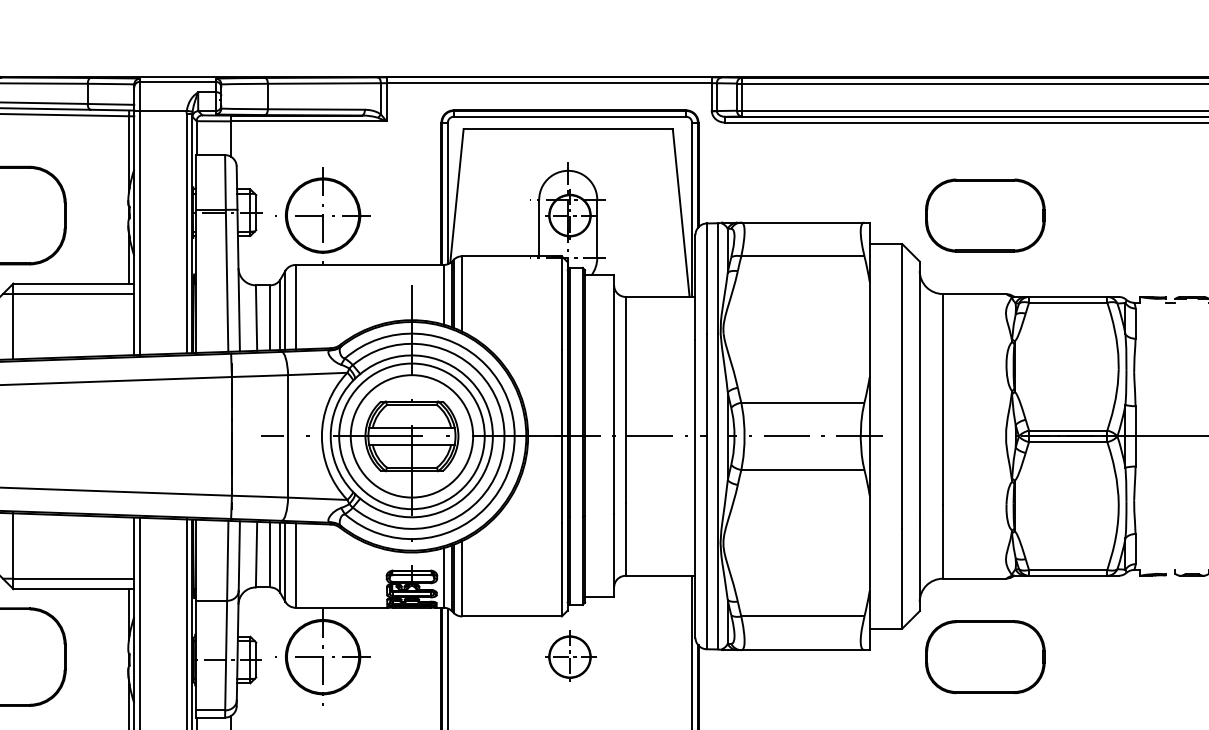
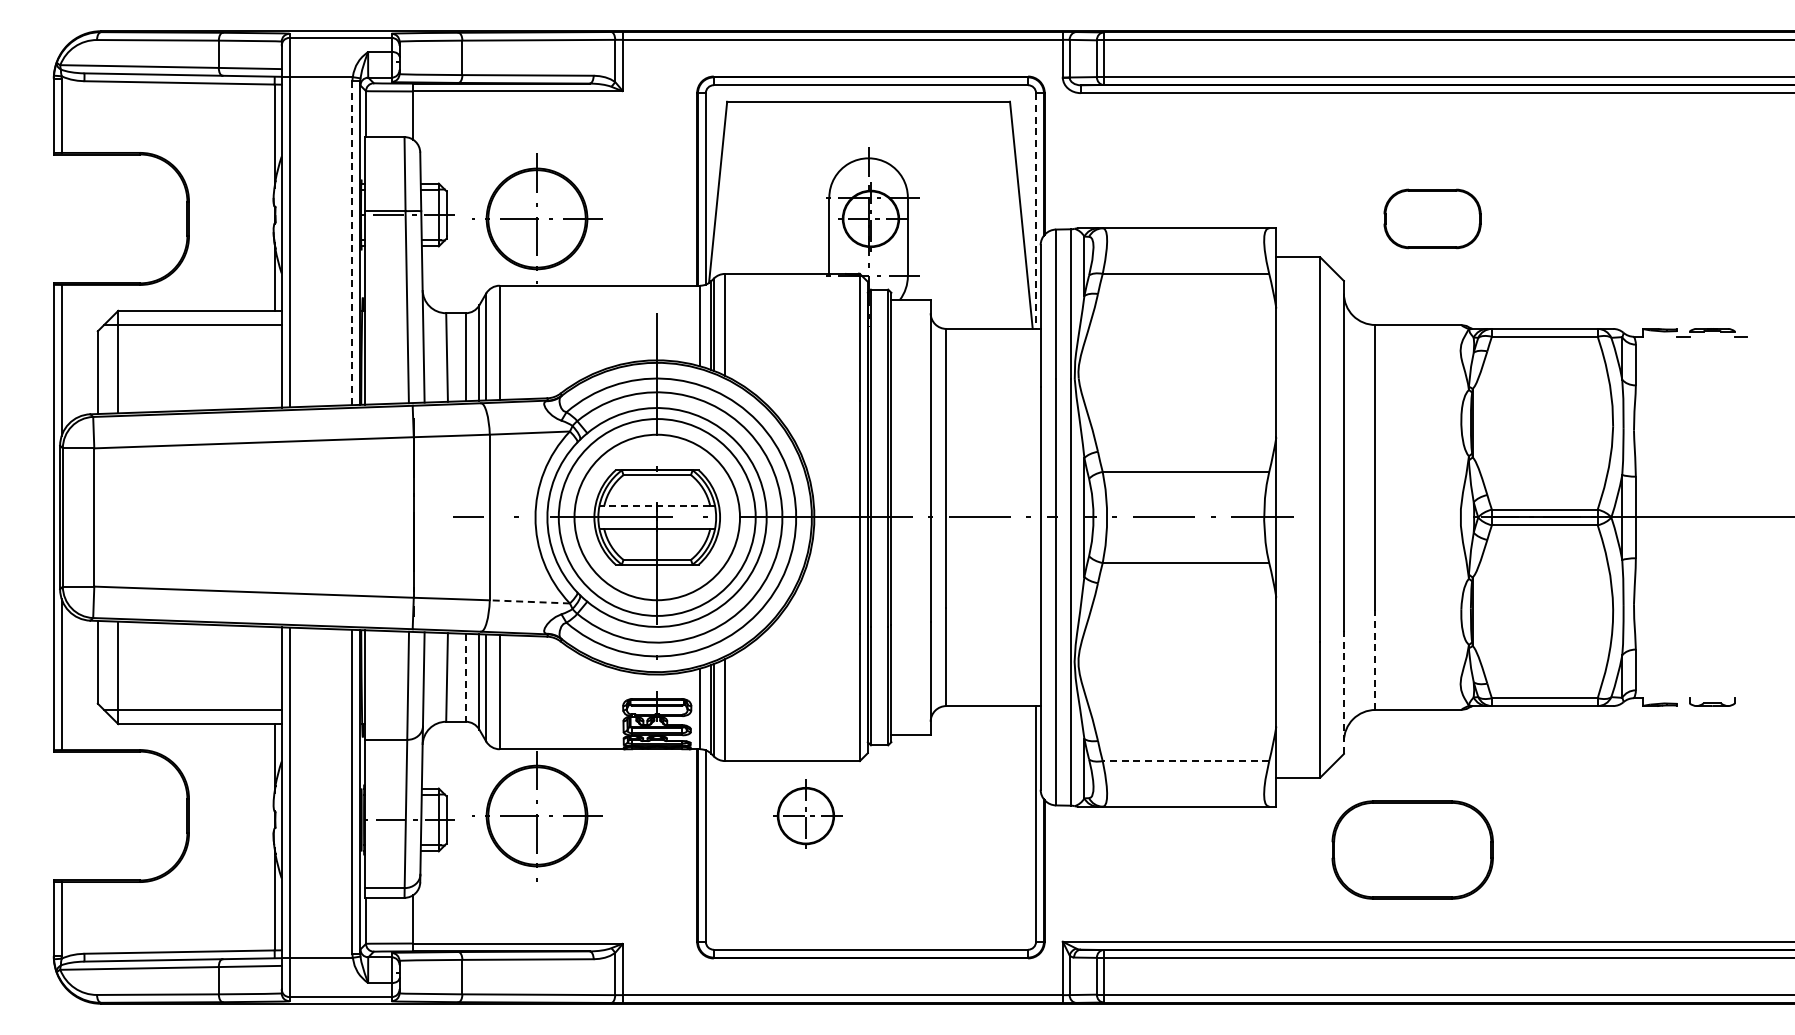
line: (692, 210) -> (1036, 211), solid -> dashed
part: (985, 215) -> (1432, 218), size x0.6
line: (186, 233) -> (352, 243), solid -> dashed
line: (412, 427) -> (657, 505), solid -> dashed
line: (317, 498) -> (529, 601), solid -> dashed
line: (943, 541) -> (1375, 659), solid -> dashed
line: (270, 554) -> (465, 677), solid -> dashed
line: (919, 565) -> (1343, 692), solid -> dashed
line: (802, 616) -> (1185, 761), solid -> dashed
part: (571, 655) -> (807, 813), moved
part: (985, 656) -> (1412, 849), moved

